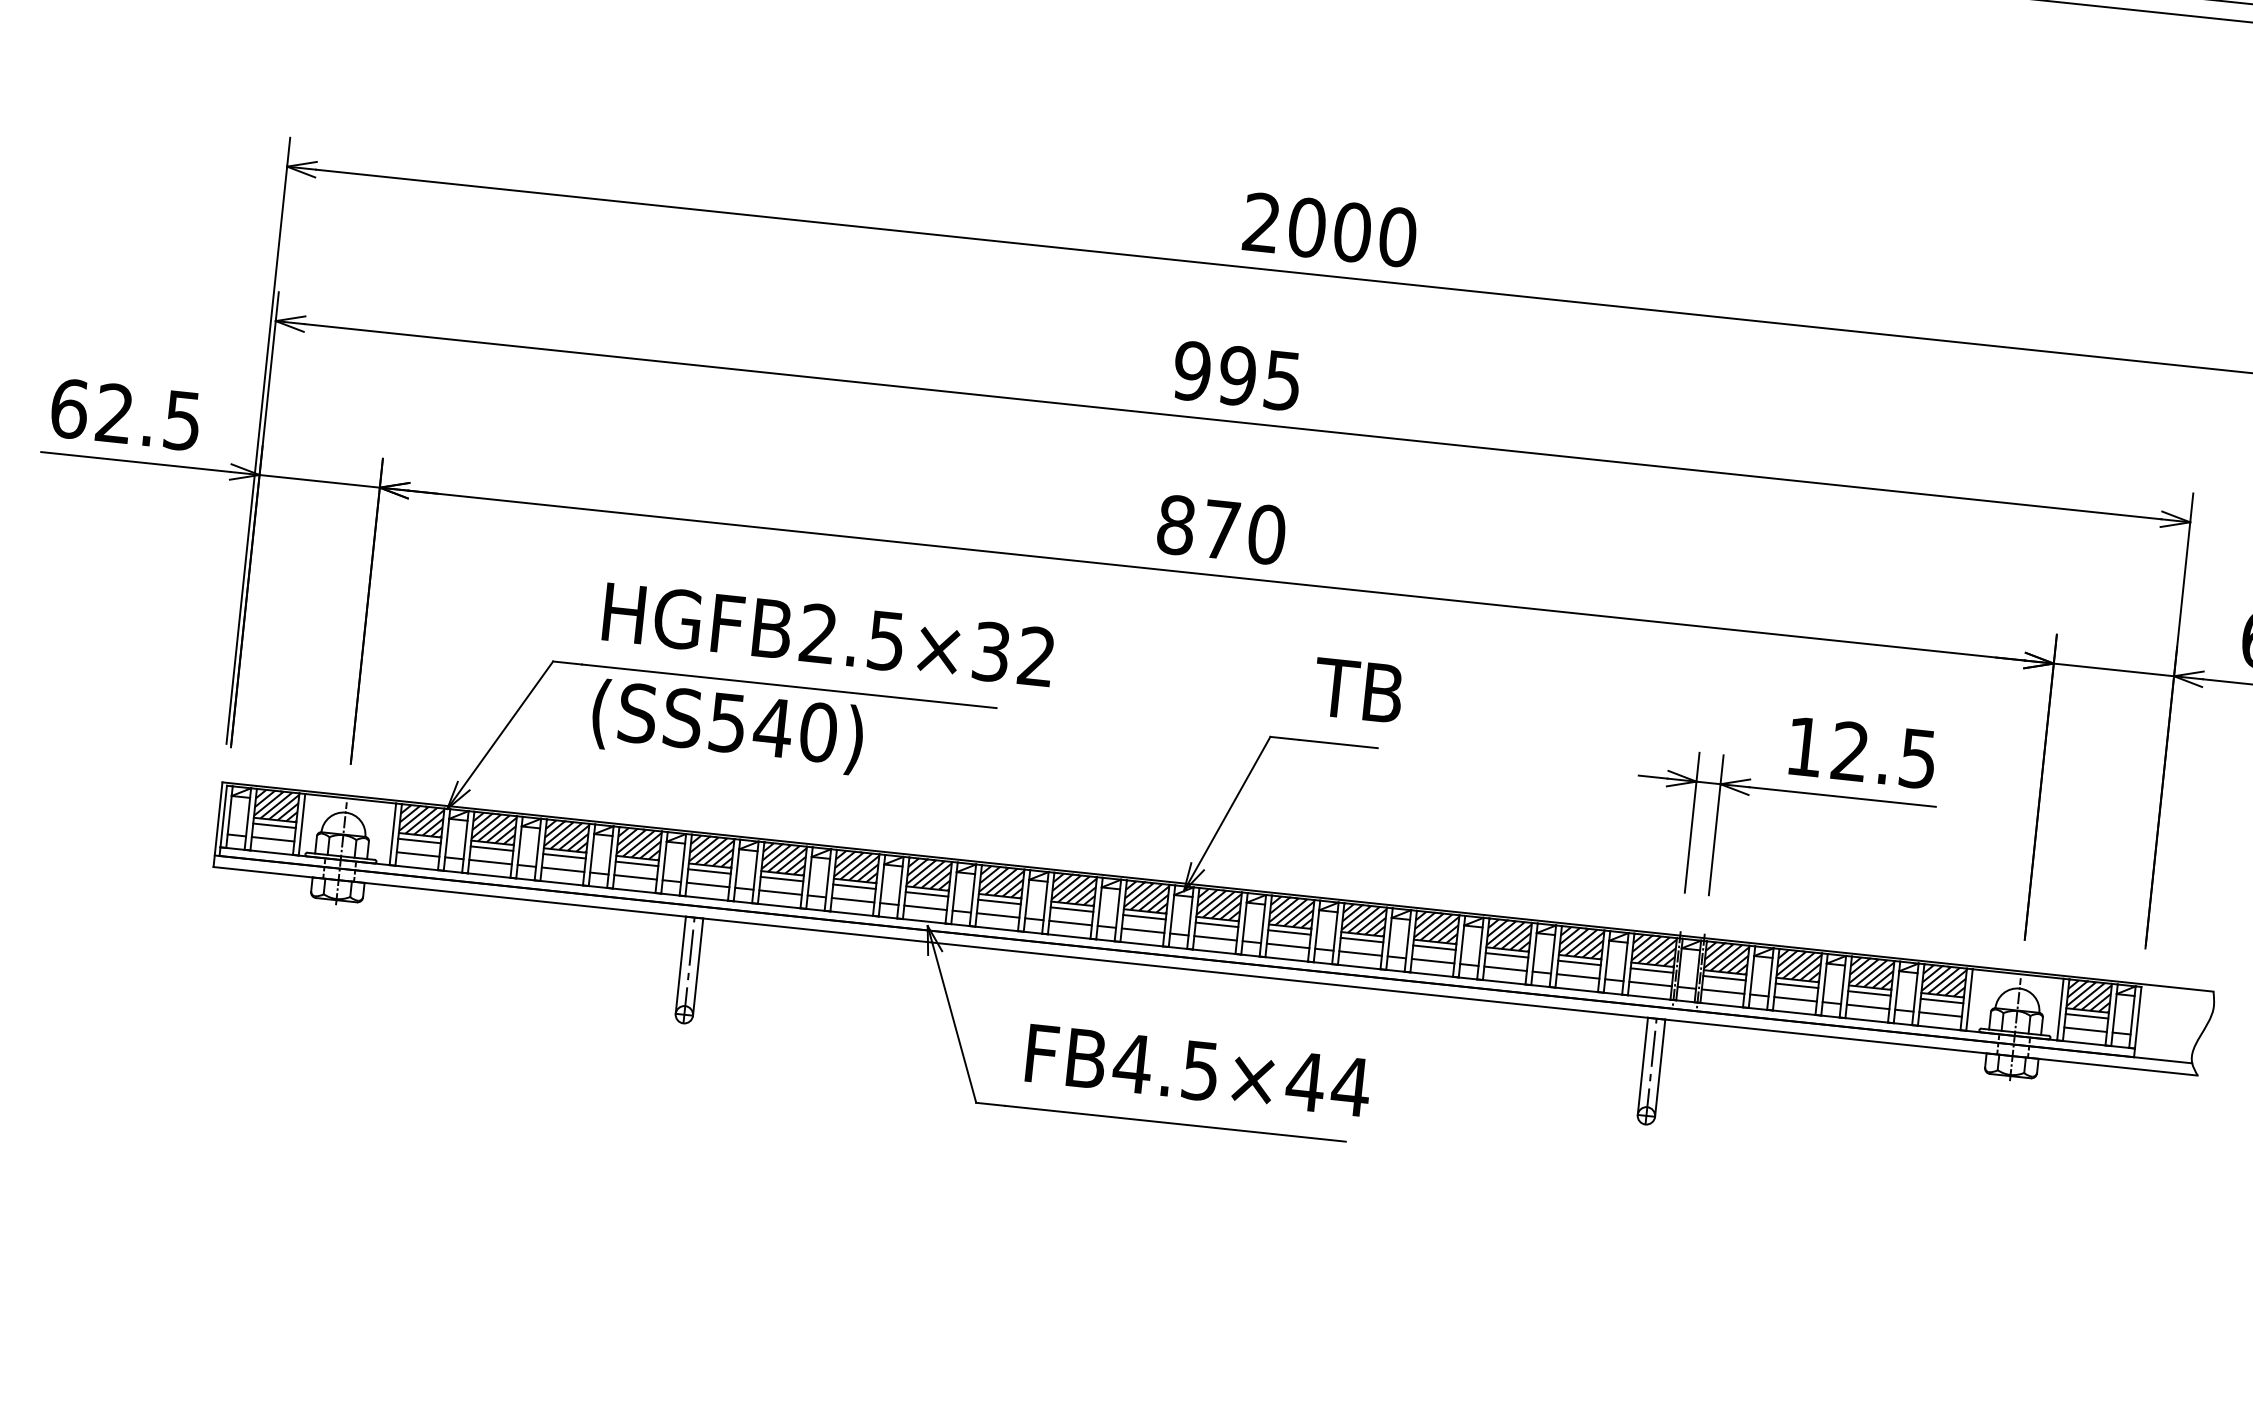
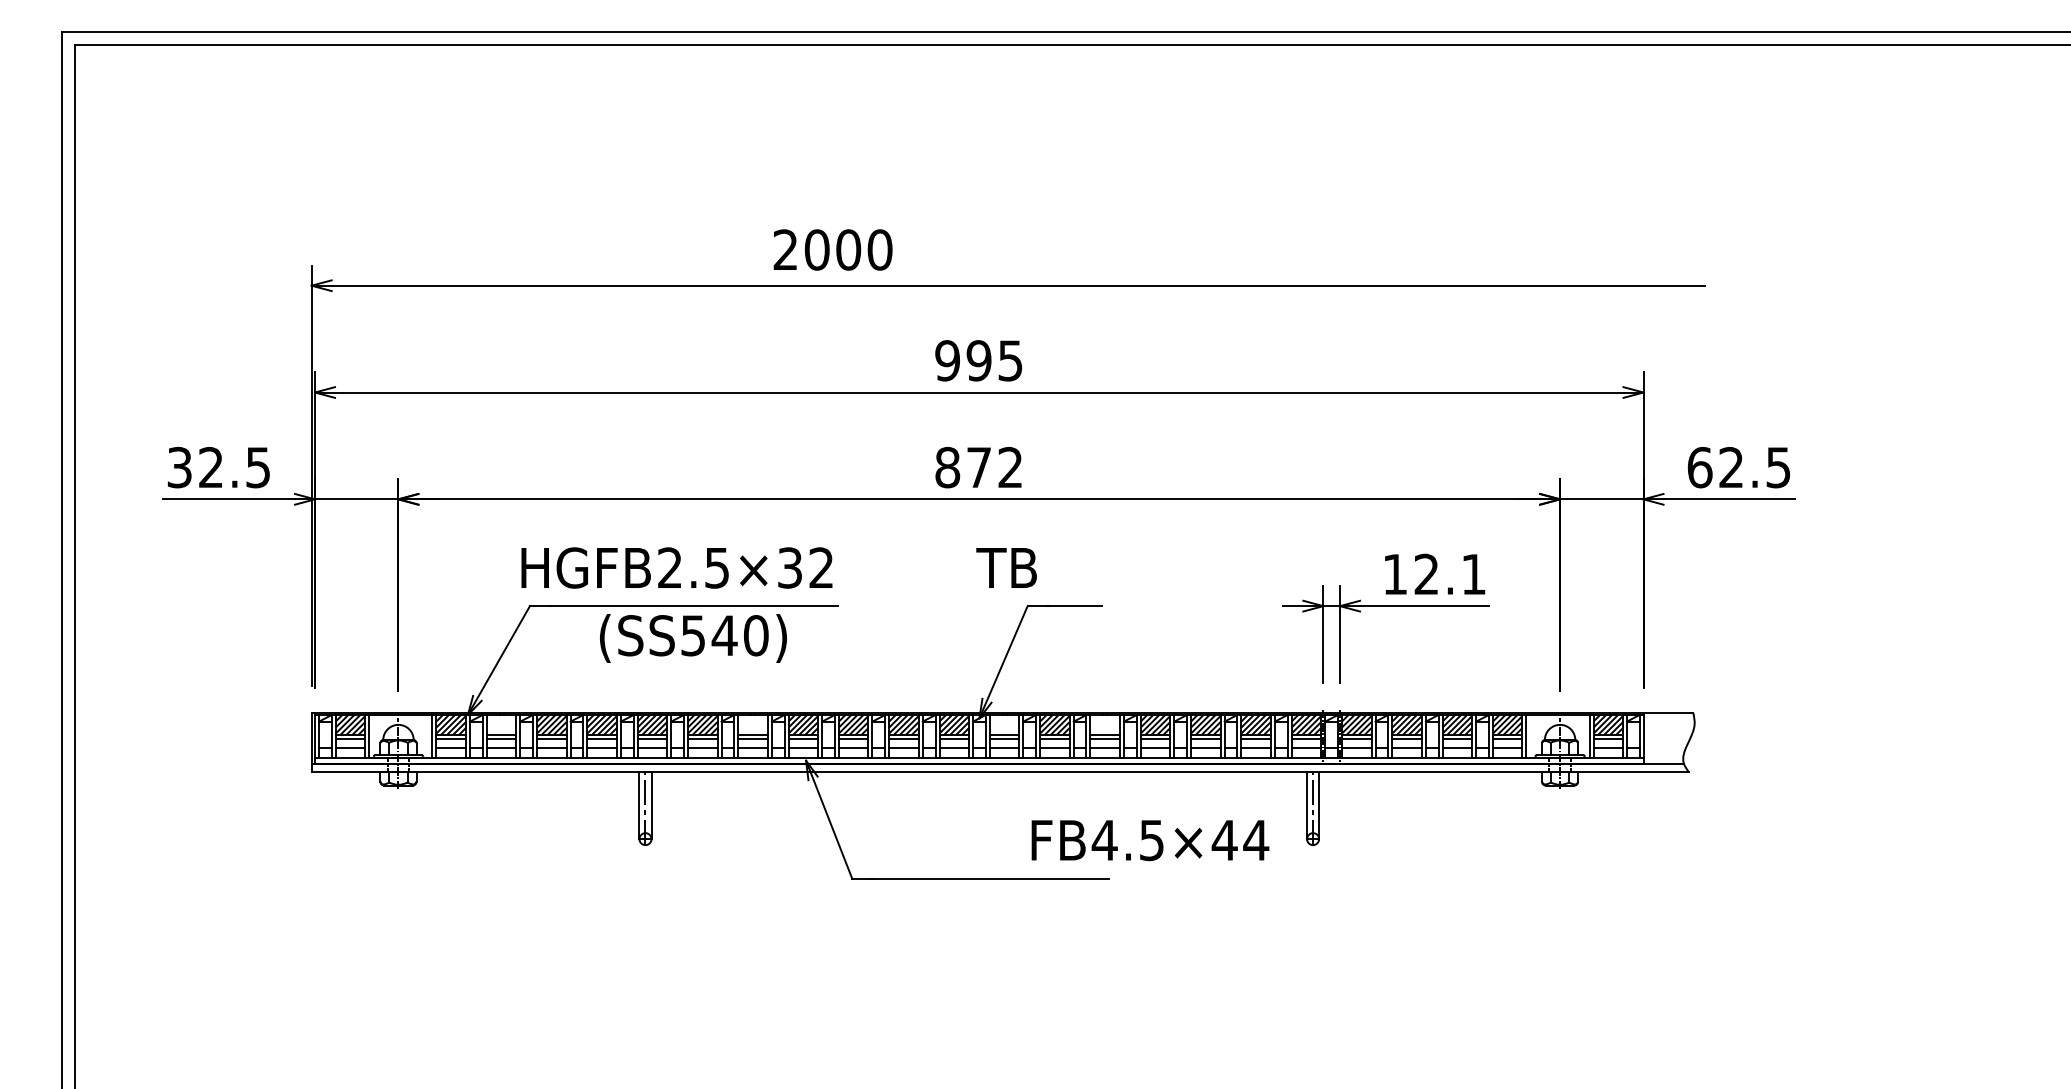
text: (1329, 229) -> (832, 249), moved
text: (69, 408) -> (179, 467), 62.5 -> 32.5
text: (1266, 534) -> (1010, 467), 870 -> 872
text: (827, 634) -> (676, 567), moved
text: (1358, 689) -> (1006, 567), moved
text: (727, 726) -> (693, 638), moved
text: (1917, 758) -> (1473, 574), 12.5 -> 12.1
hatch: (494, 827) -> (501, 724), removed
hatch: (855, 865) -> (752, 724), removed
hatch: (1219, 903) -> (1004, 724), removed
hatch: (1363, 919) -> (1104, 724), removed
text: (1198, 1070) -> (1150, 840), moved

